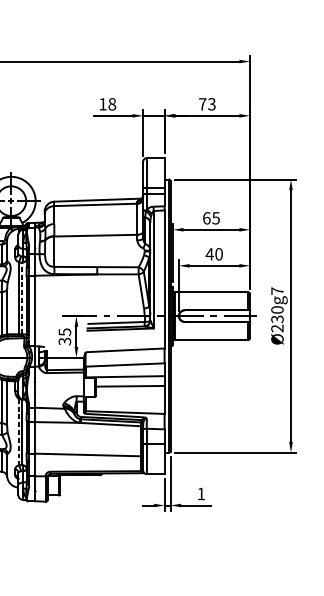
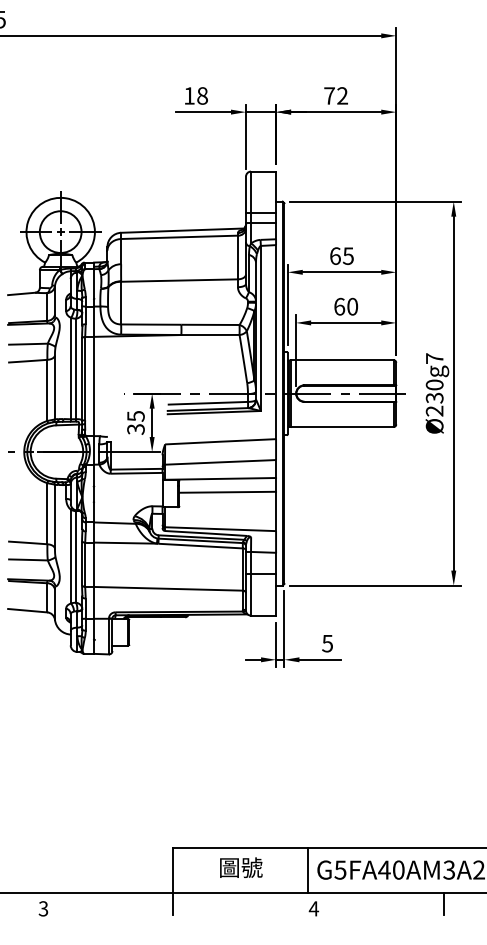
text: (211, 103) -> (342, 95), 73 -> 72
text: (209, 254) -> (339, 306), 40 -> 60
line: (21, 298) -> (75, 368), dashed -> solid
line: (18, 431) -> (70, 556), dashed -> solid
text: (201, 493) -> (327, 643), 1 -> 5

